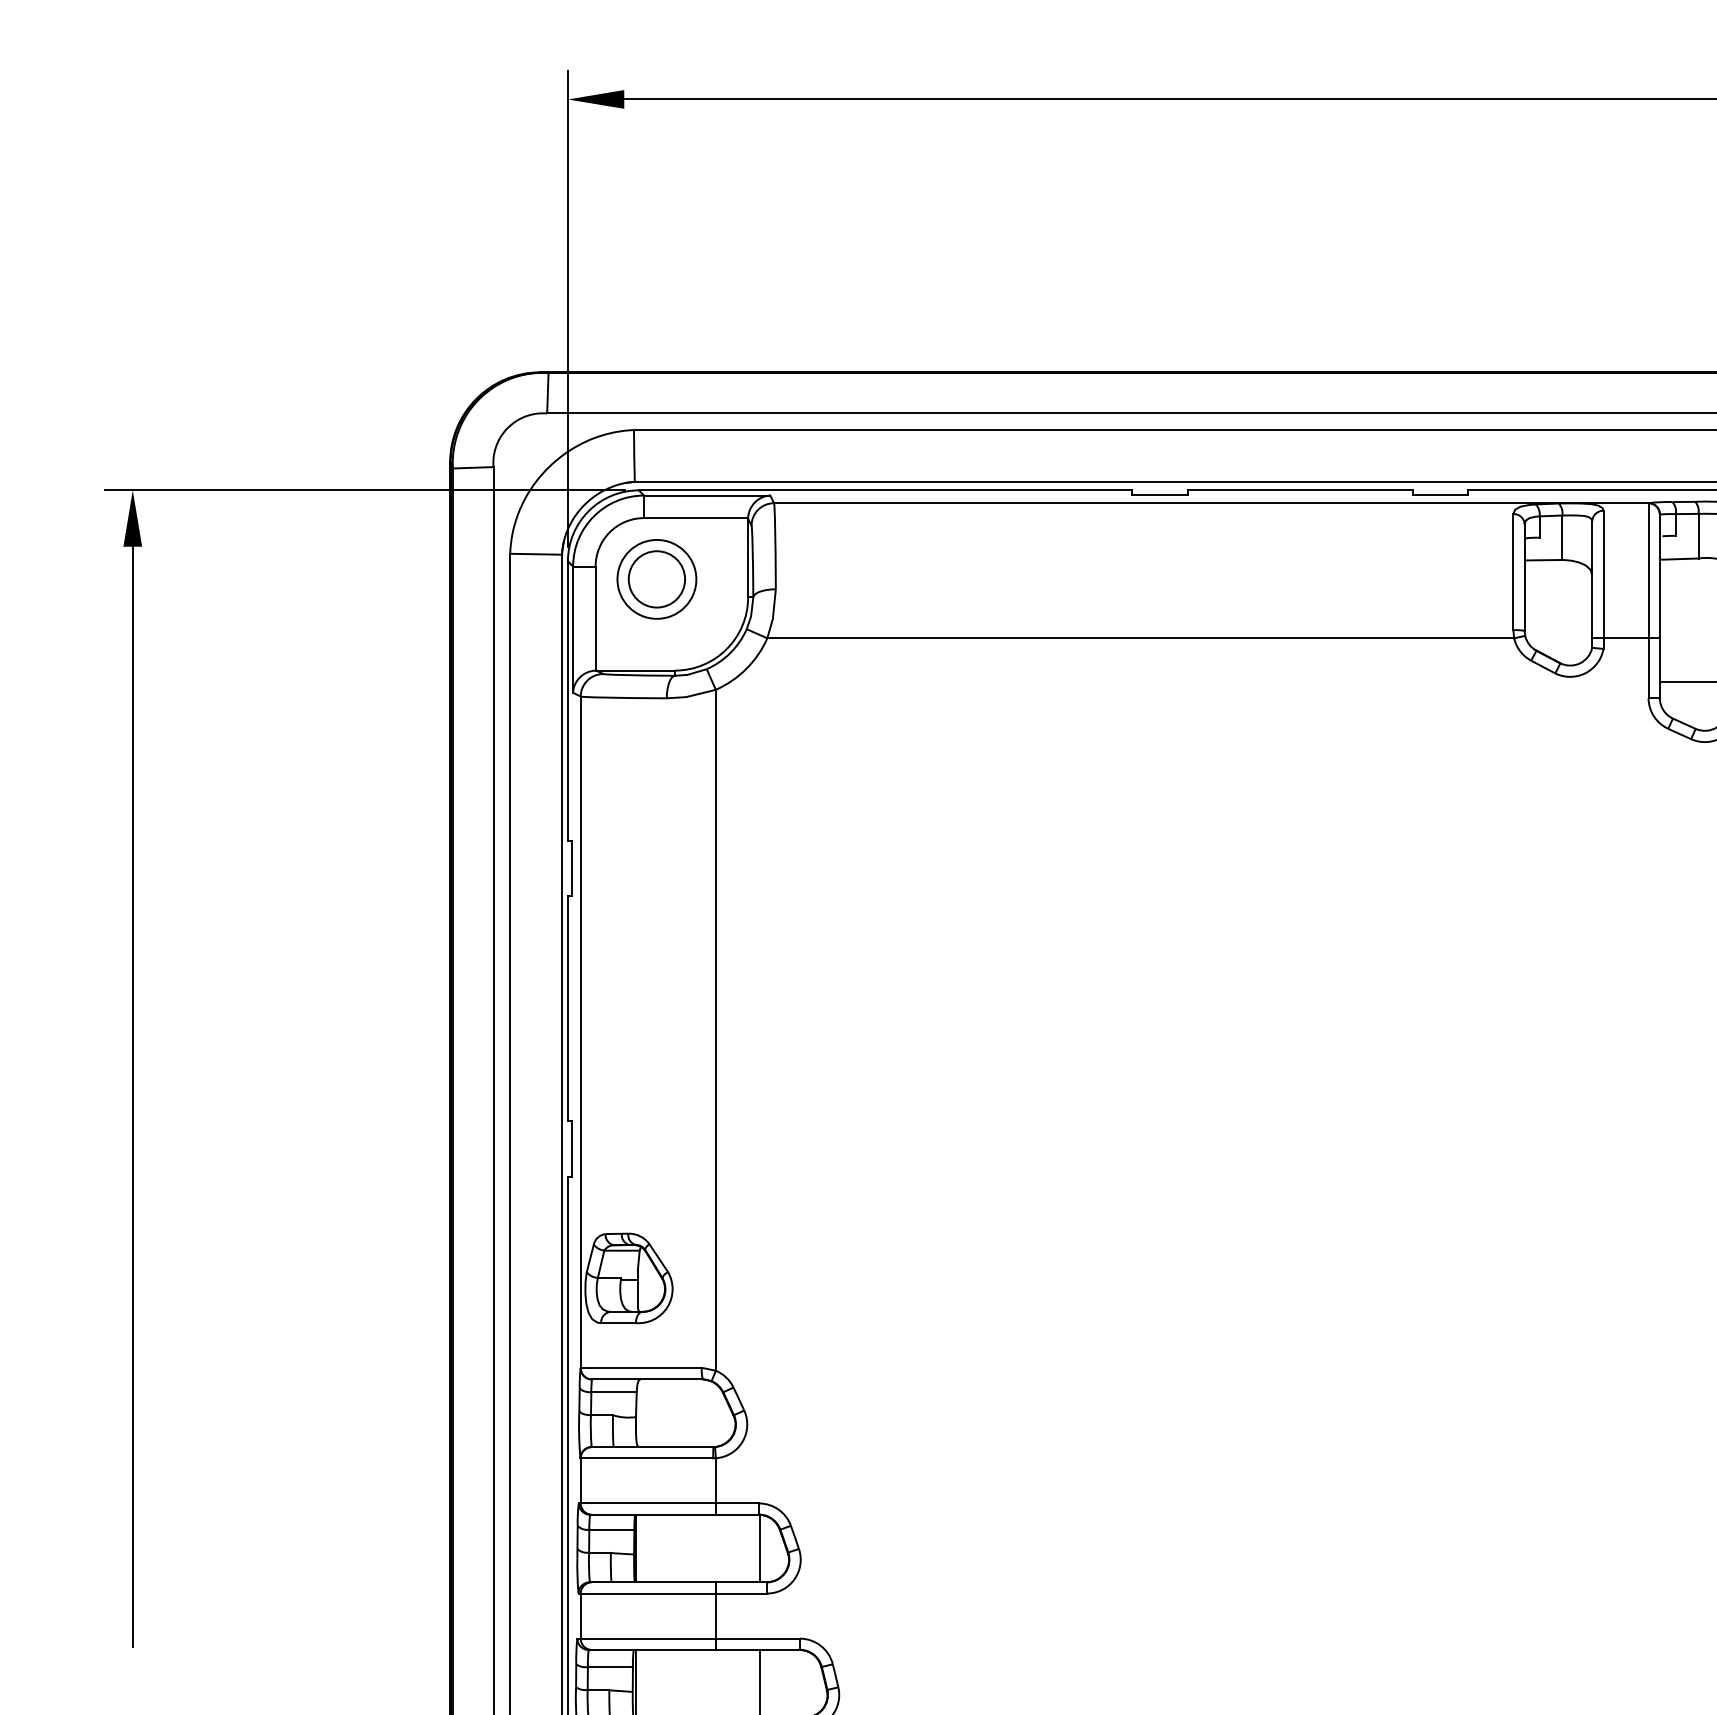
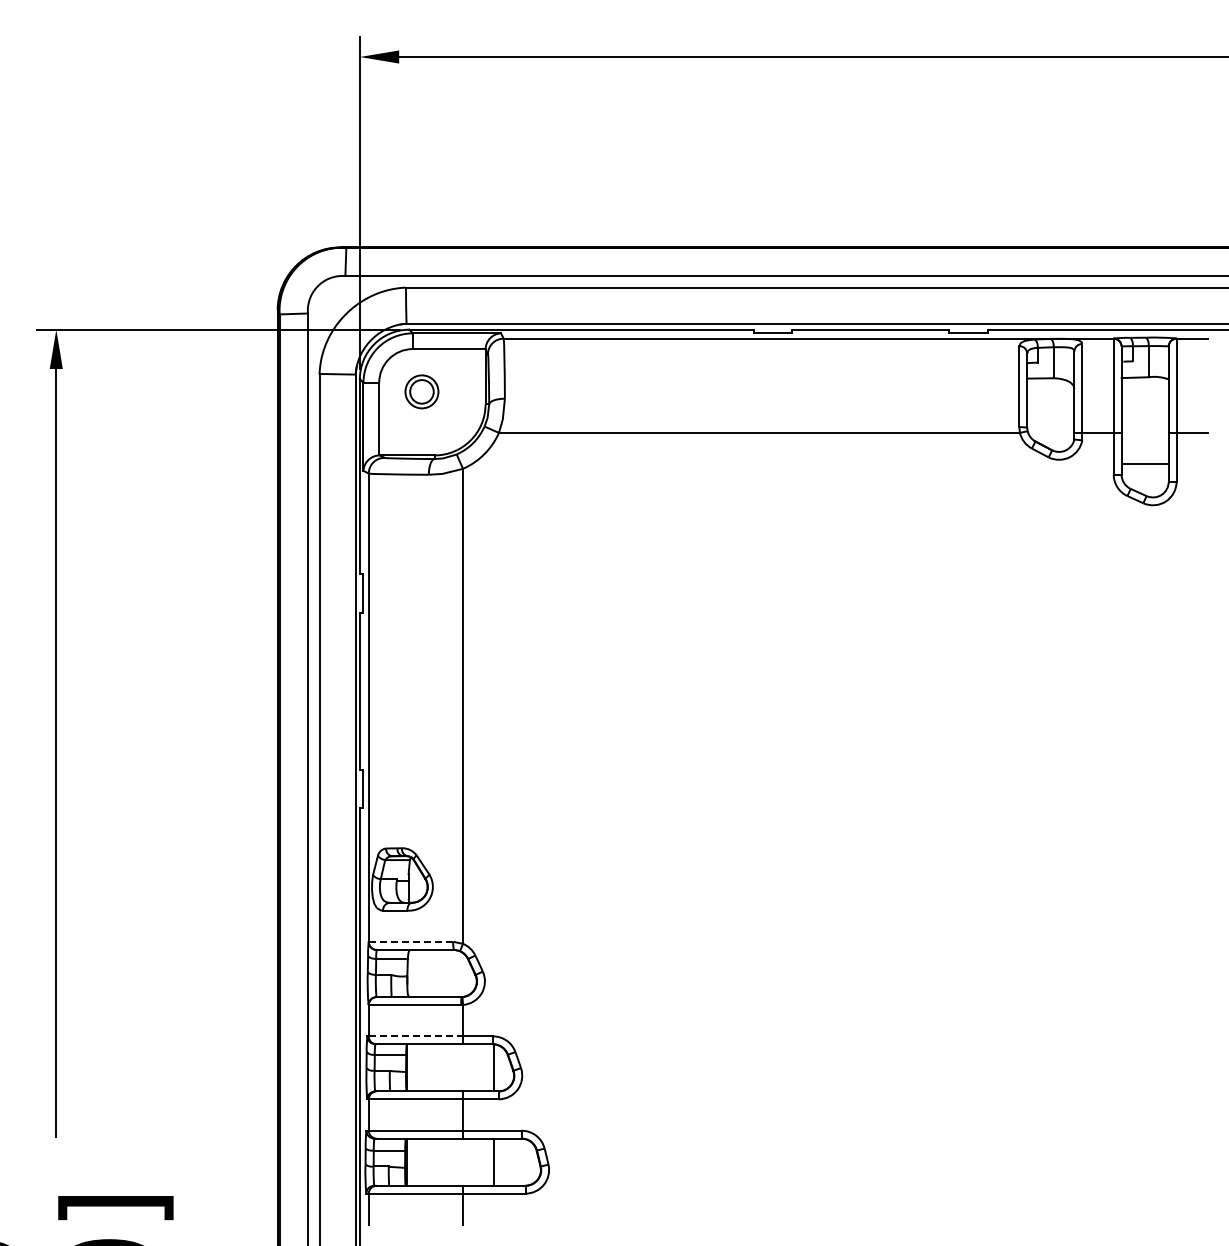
part: (656, 578) -> (421, 391), size x0.6
line: (641, 1368) -> (411, 942), solid -> dashed
line: (649, 1503) -> (416, 1036), solid -> dashed

